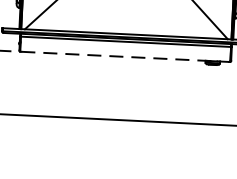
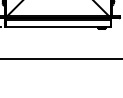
line: (125, 57) -> (58, 27), dashed -> solid

